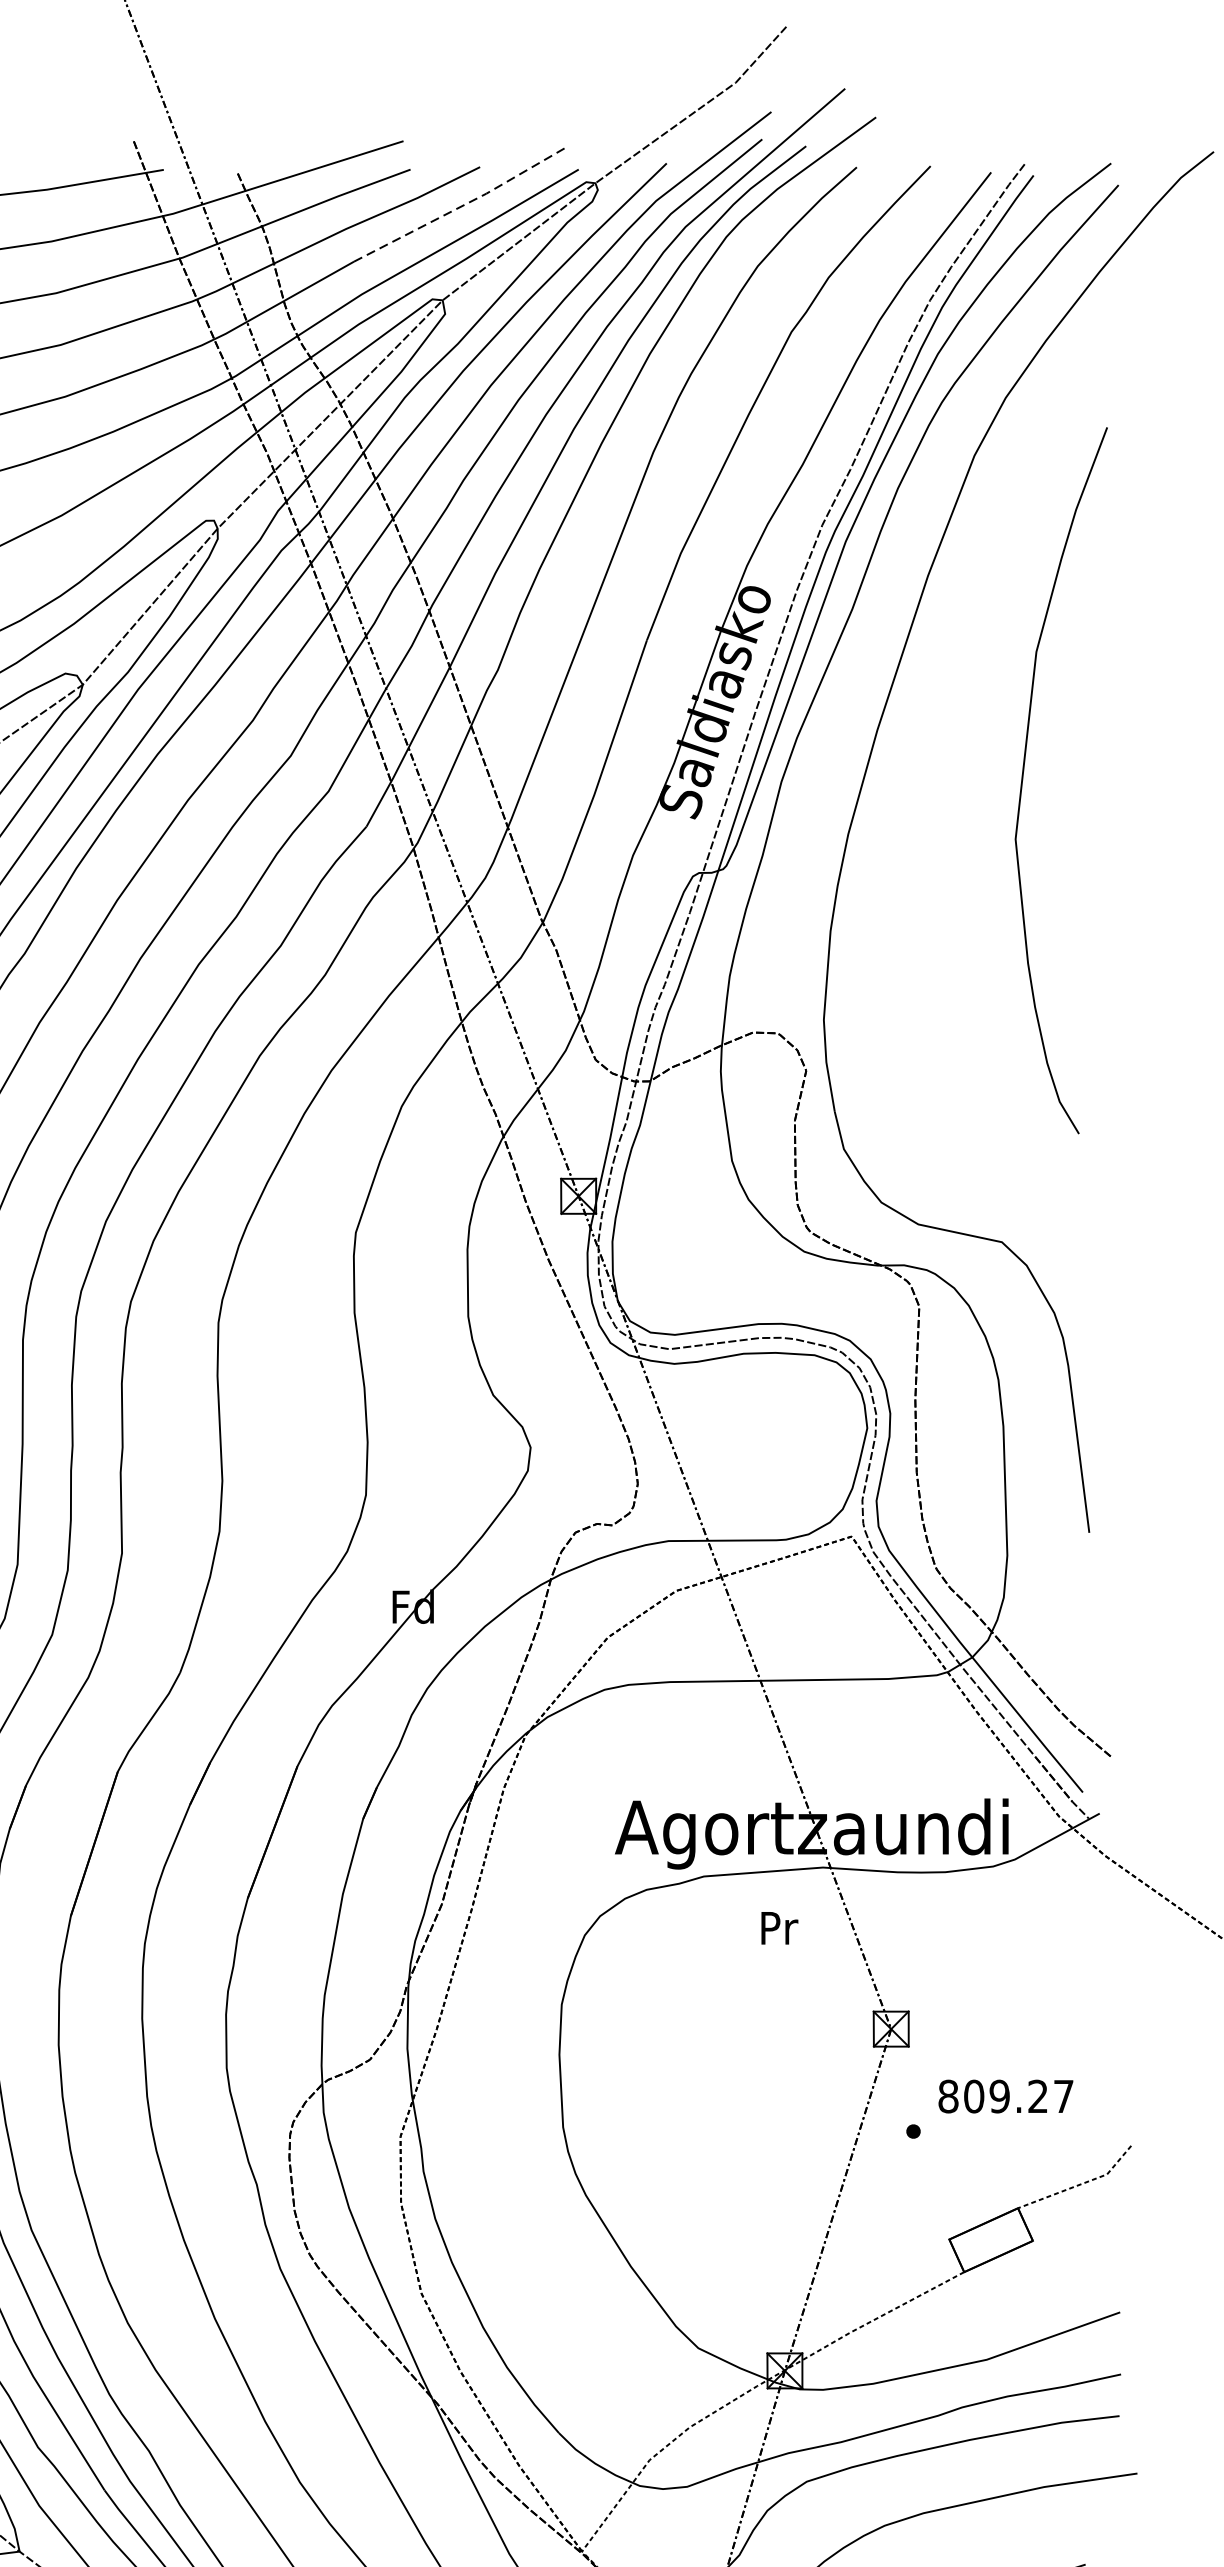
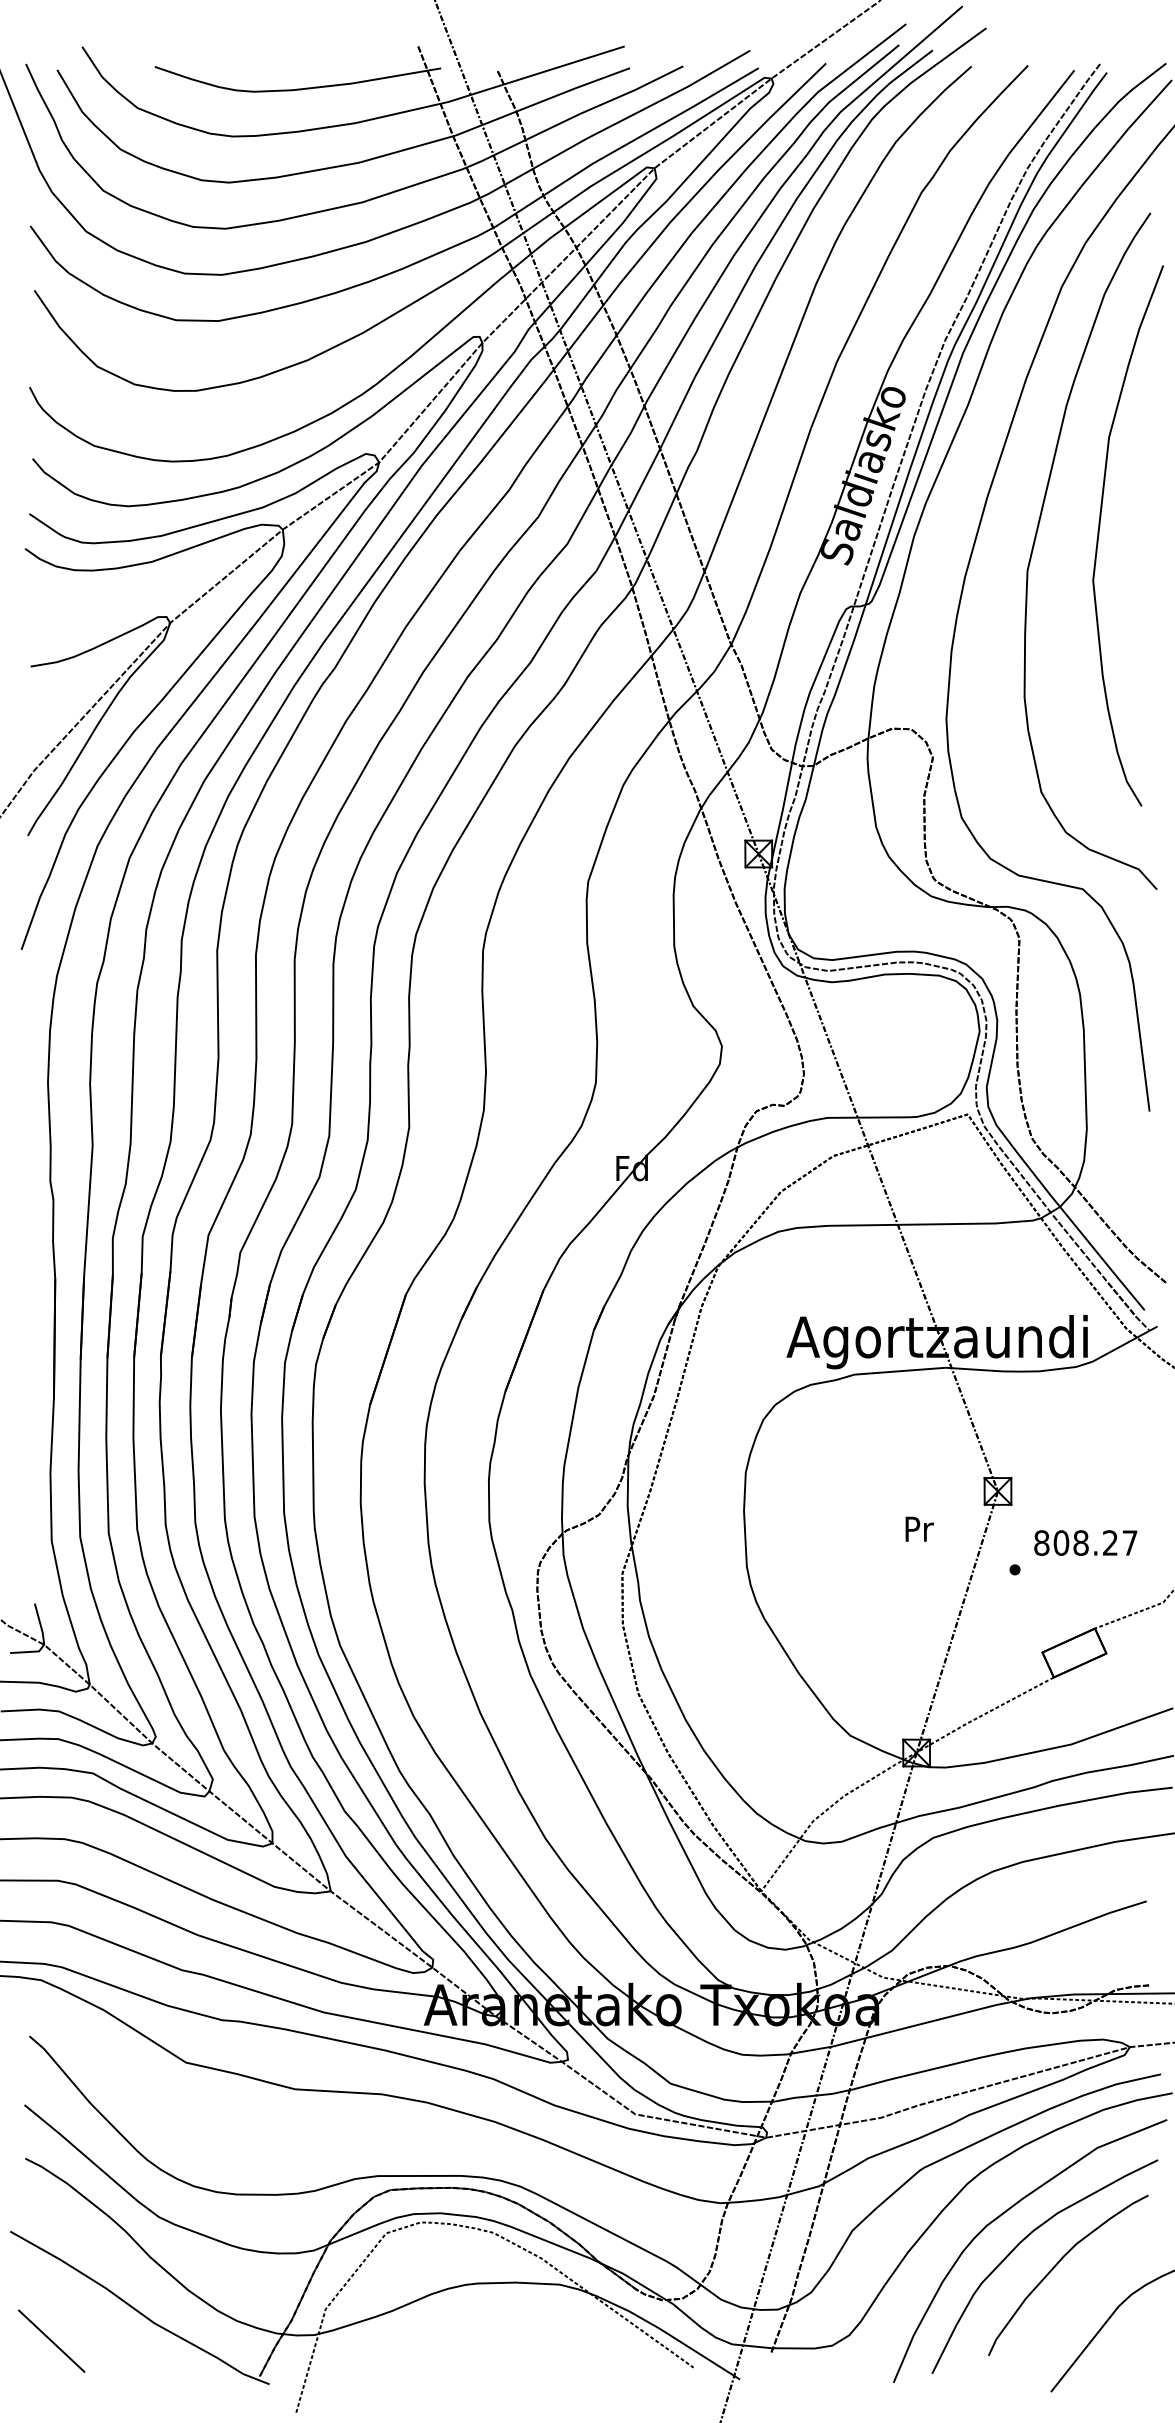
line: (463, 205) -> (670, 95), dashed -> solid
curve: (941, 784) -> (1036, 538), added
text: (779, 1927) -> (919, 1528), moved
text: (999, 2095) -> (1080, 1542), 809.27 -> 808.27

